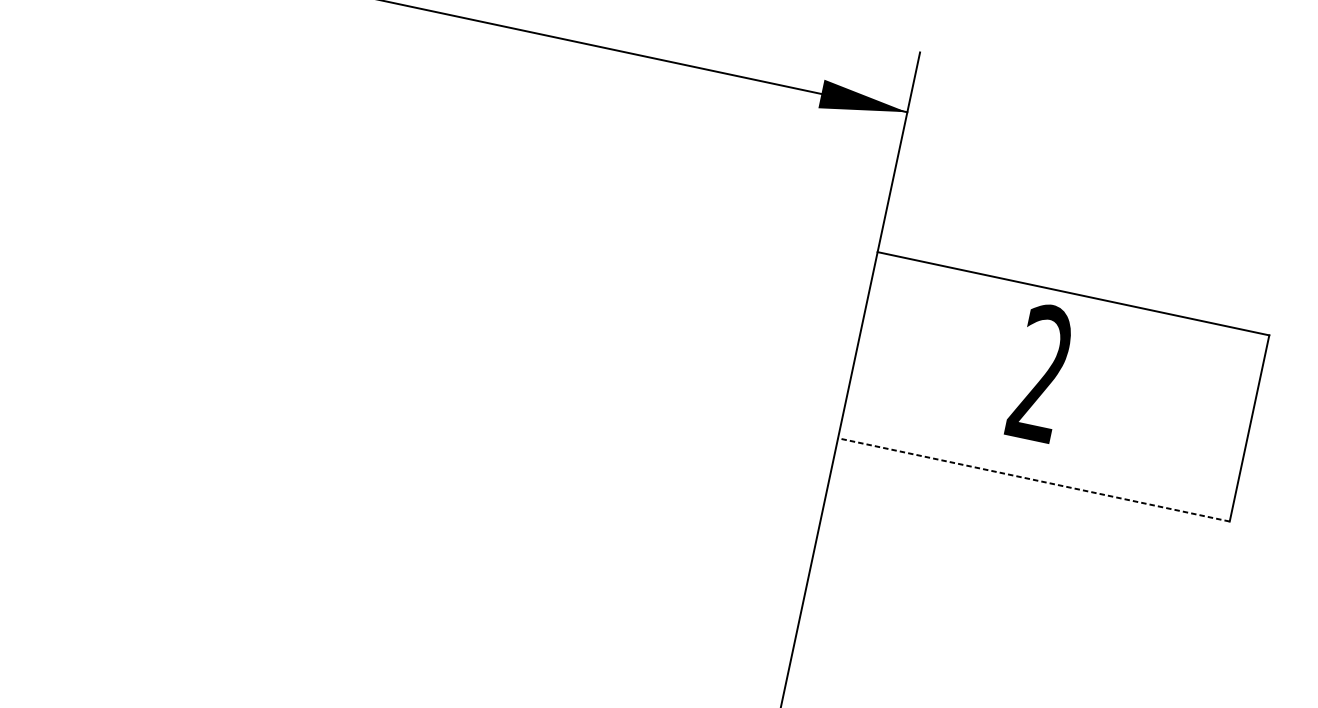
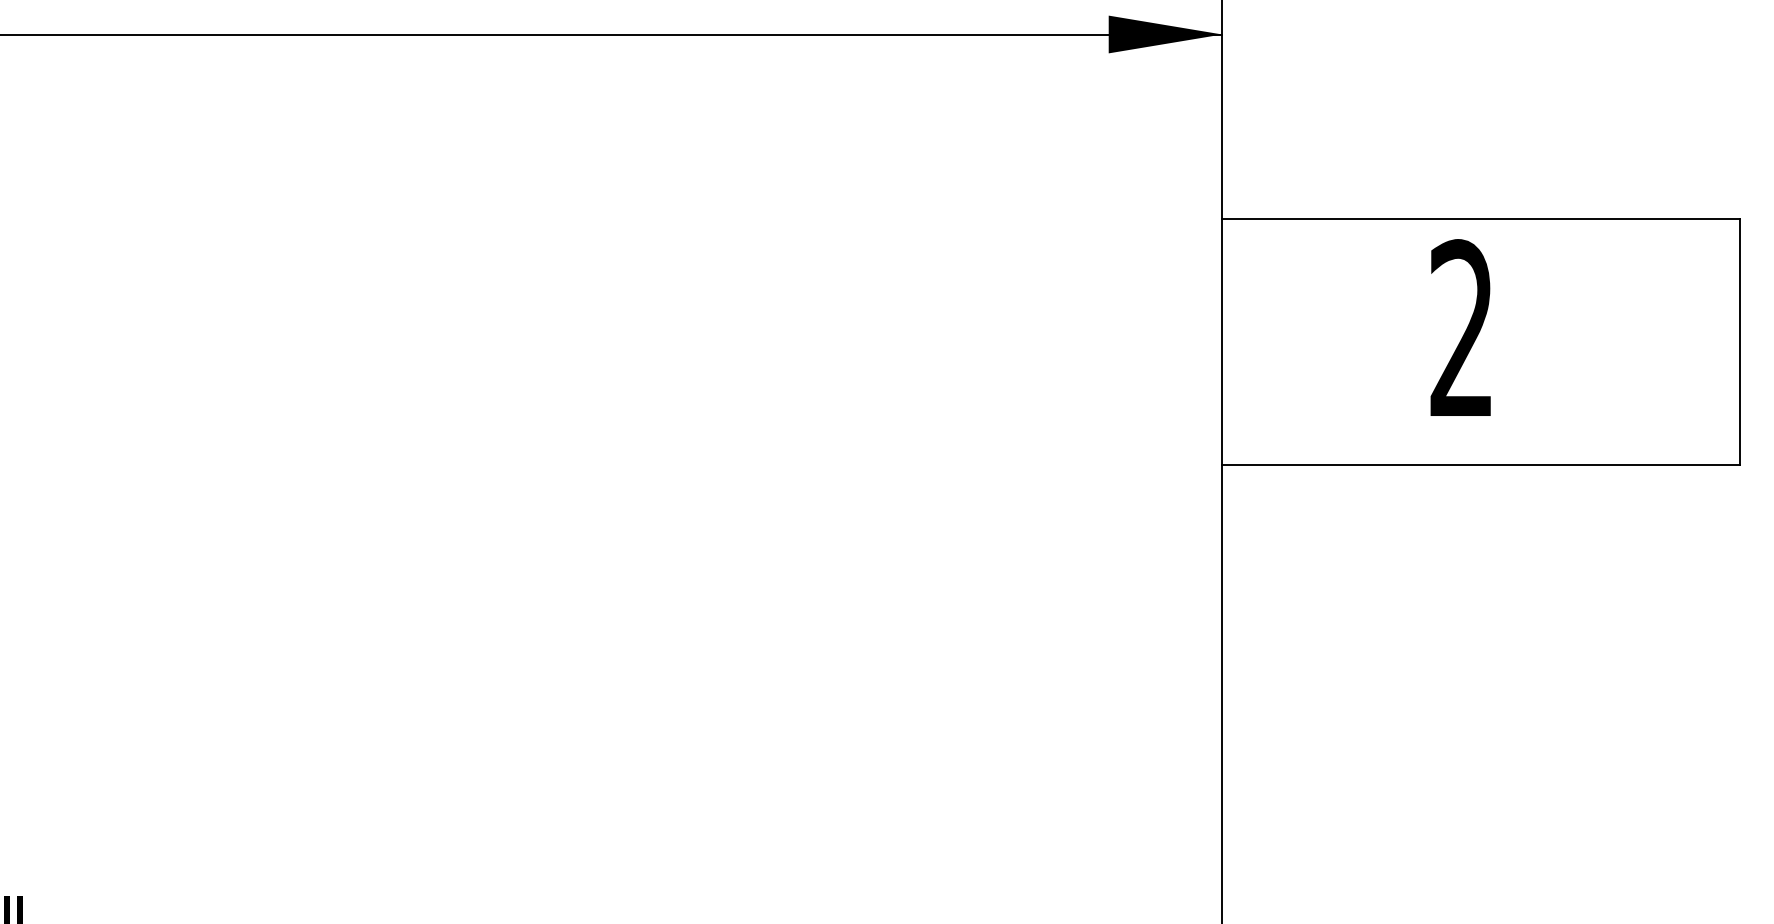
line: (1033, 479) -> (1480, 465), dashed -> solid

